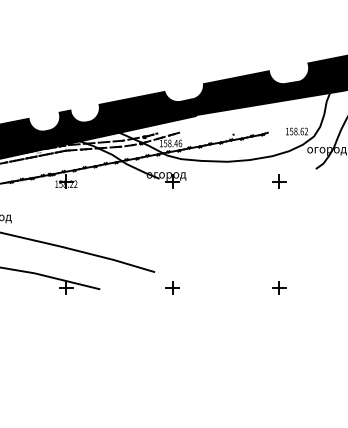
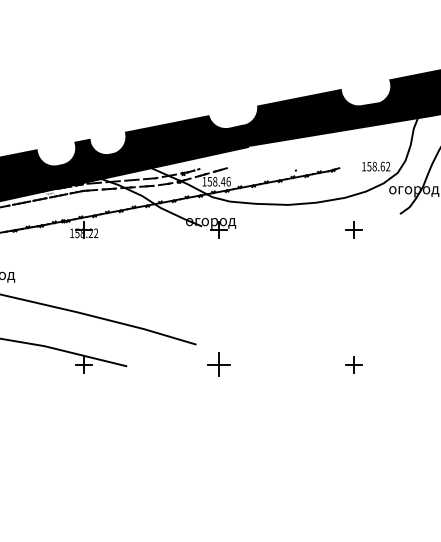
part: (172, 287) -> (218, 364), size x1.4

